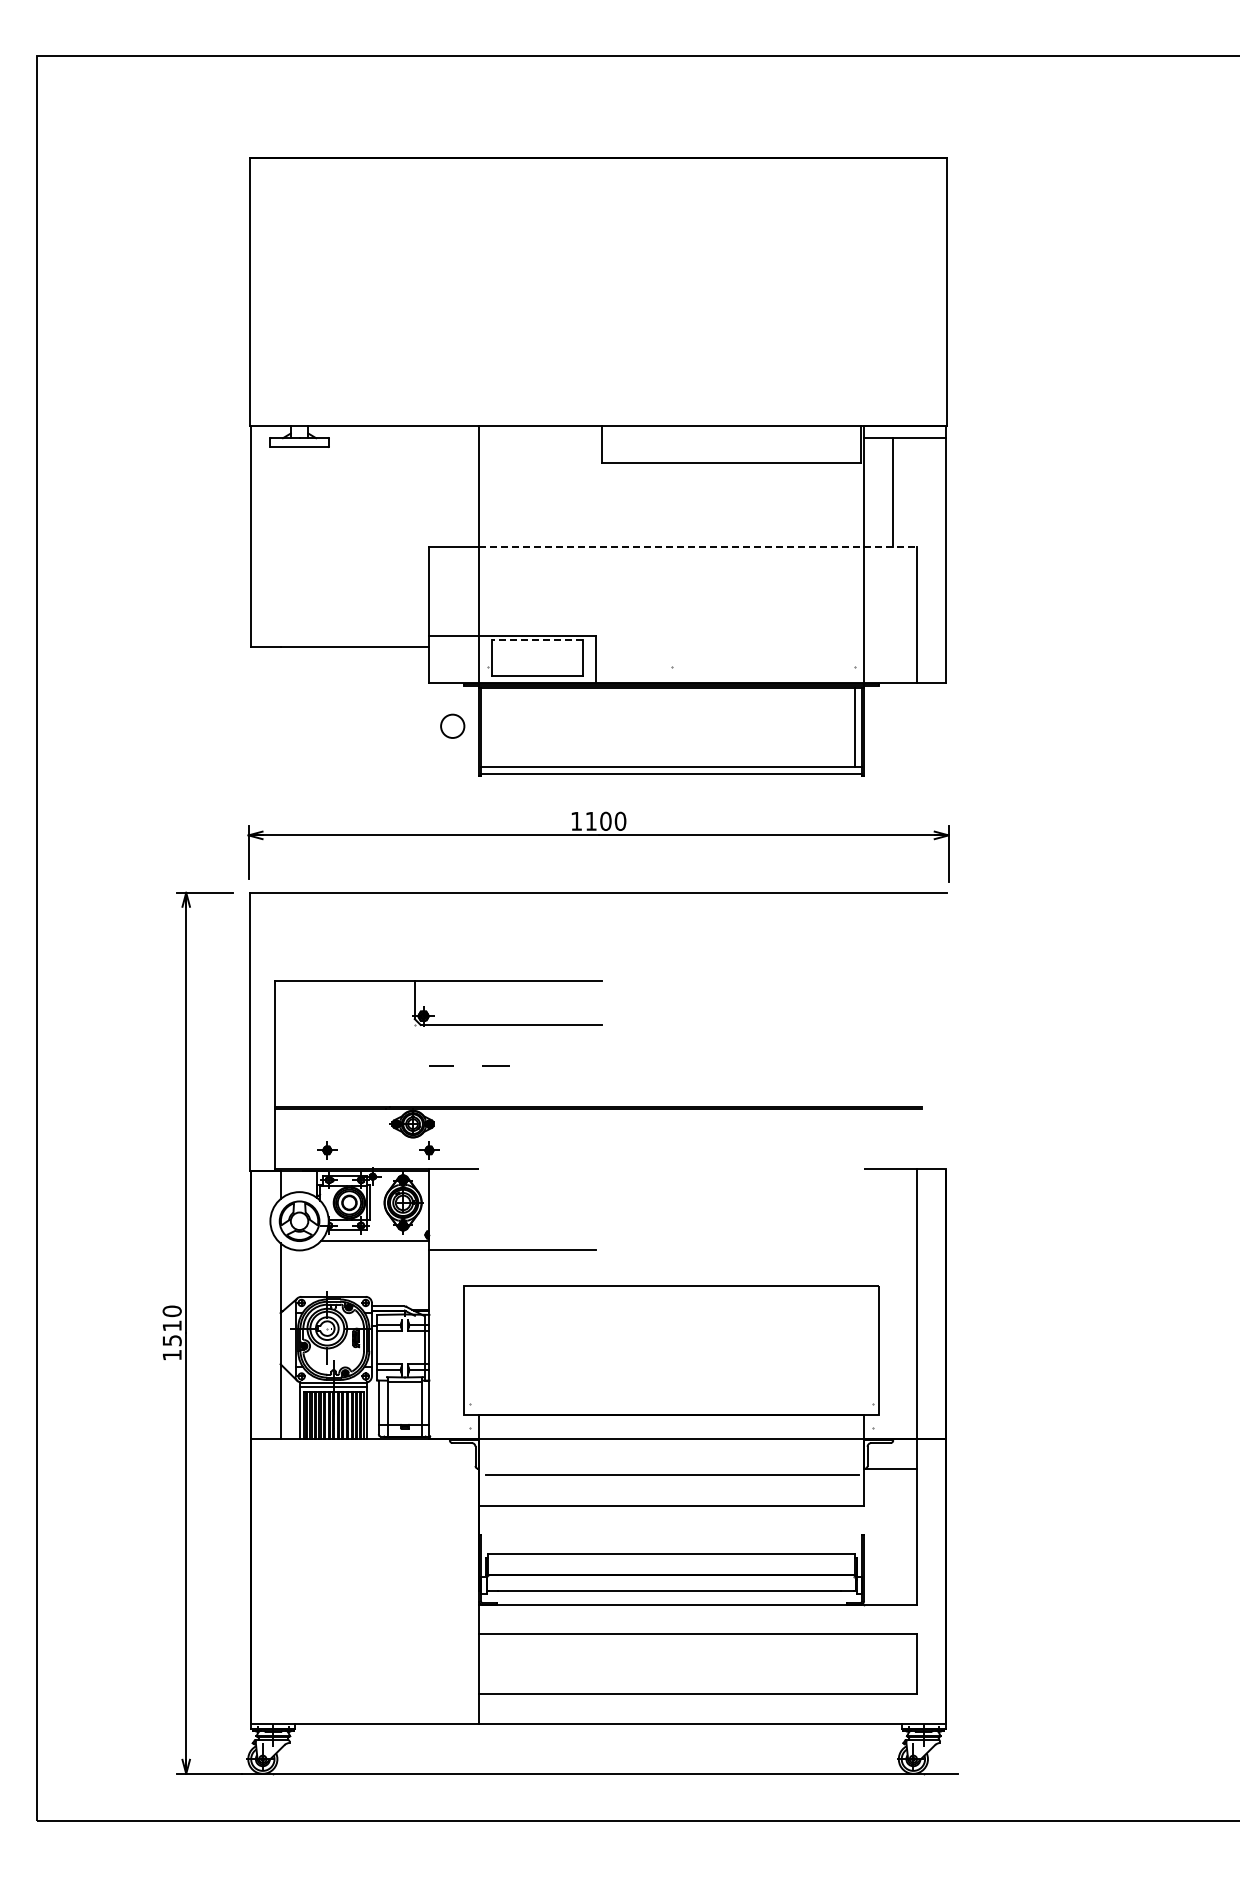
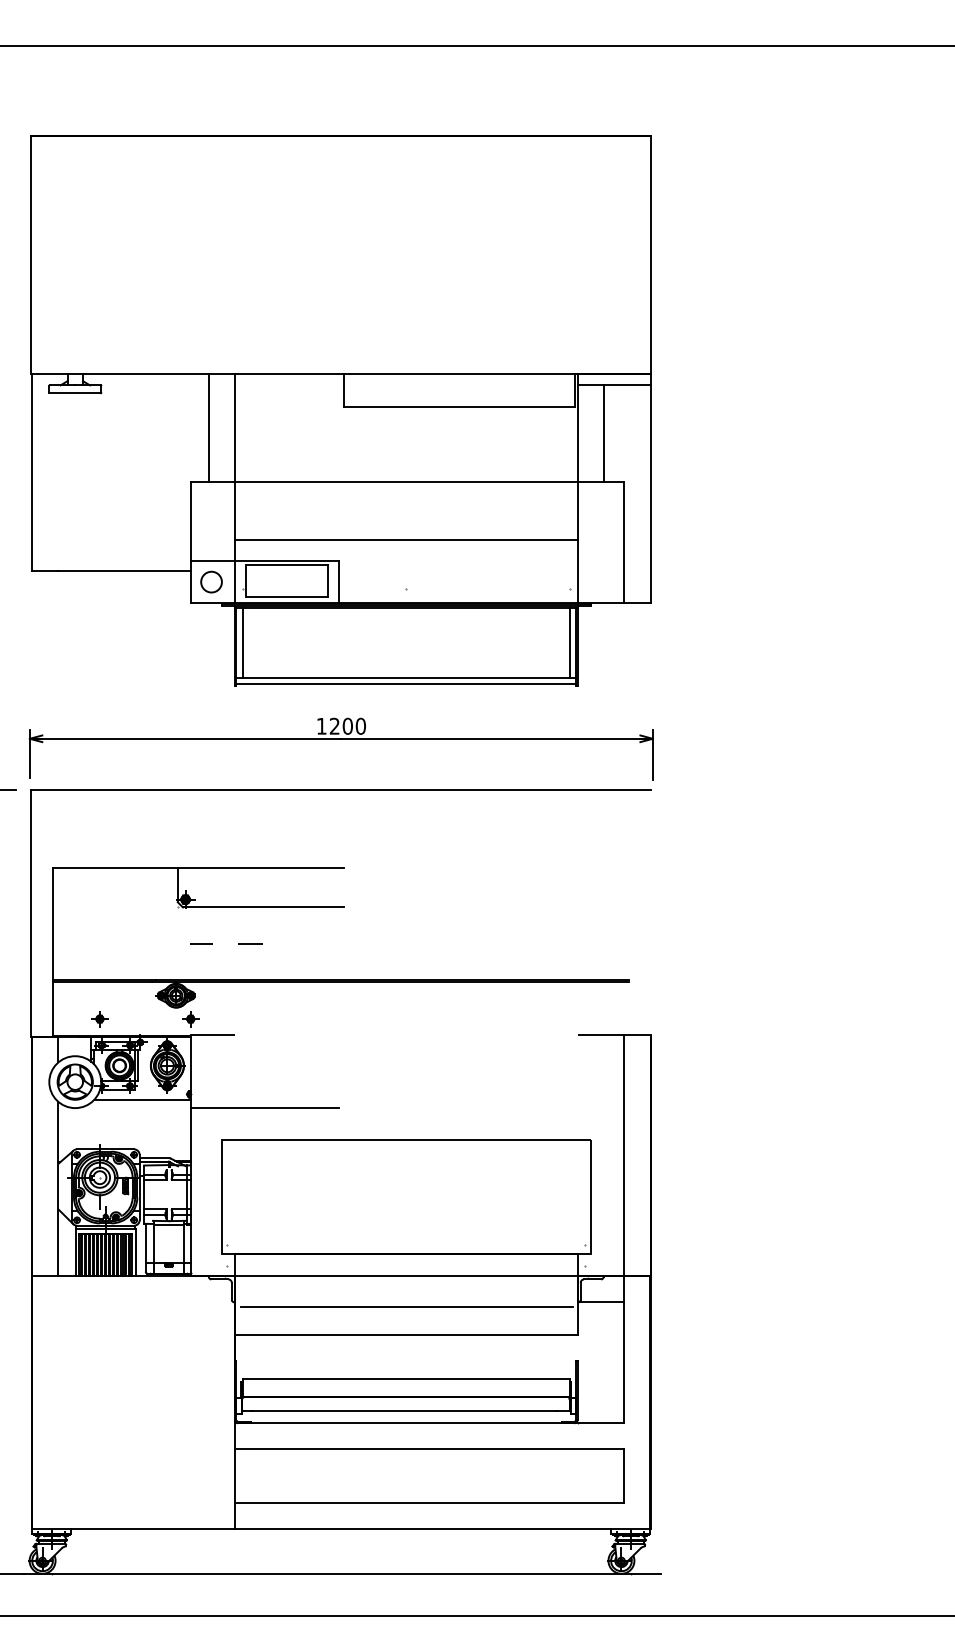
line: (449, 485) -> (208, 427), added
line: (697, 546) -> (429, 481), dashed -> solid
line: (671, 612) -> (406, 540), added
line: (537, 640) -> (286, 565), dashed -> solid
circle: (452, 725) -> (211, 581), moved
line: (487, 726) -> (242, 641), added
text: (590, 820) -> (334, 725), 1100 -> 1200

